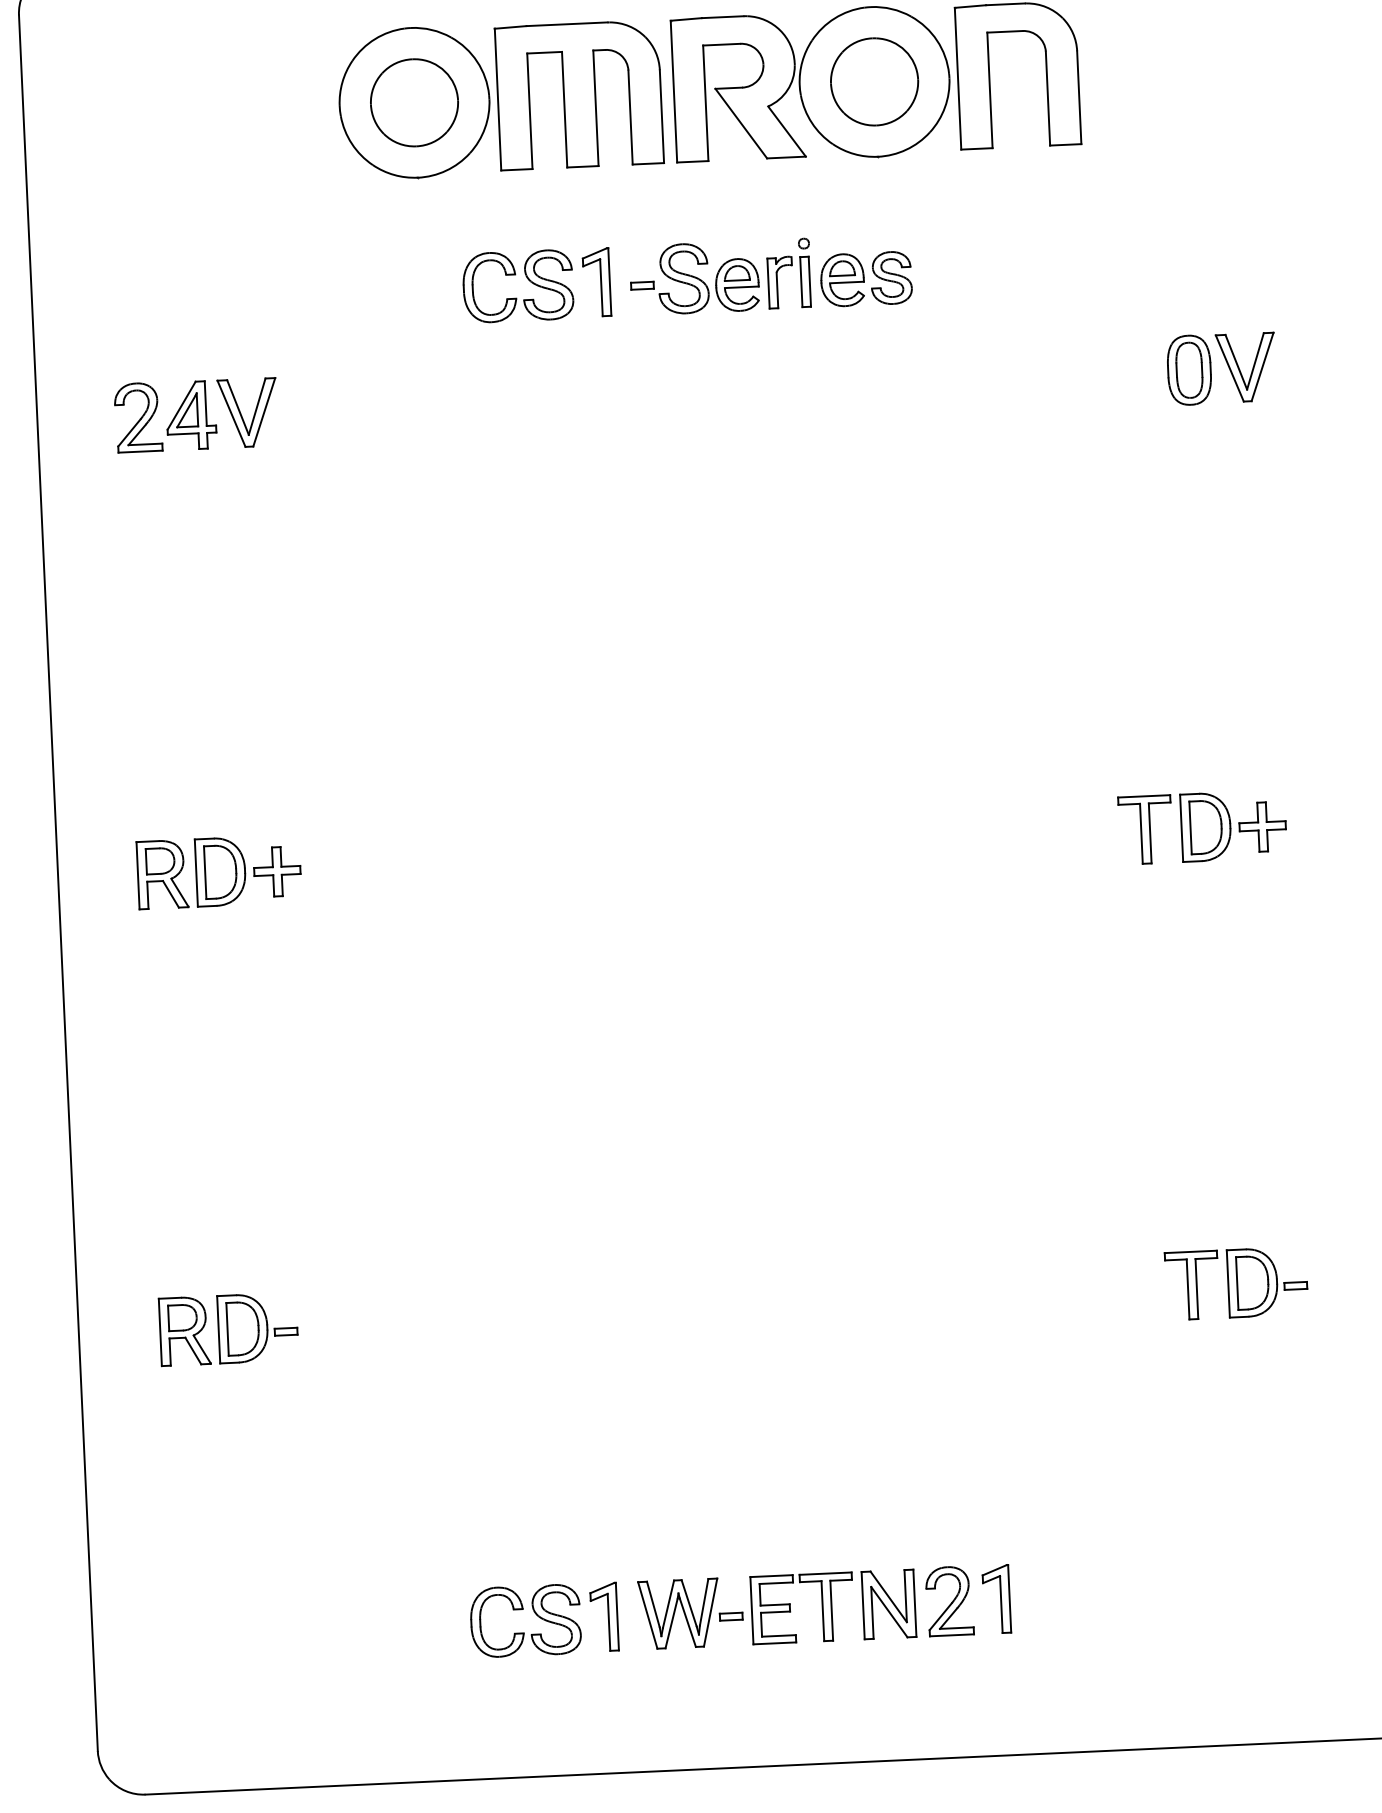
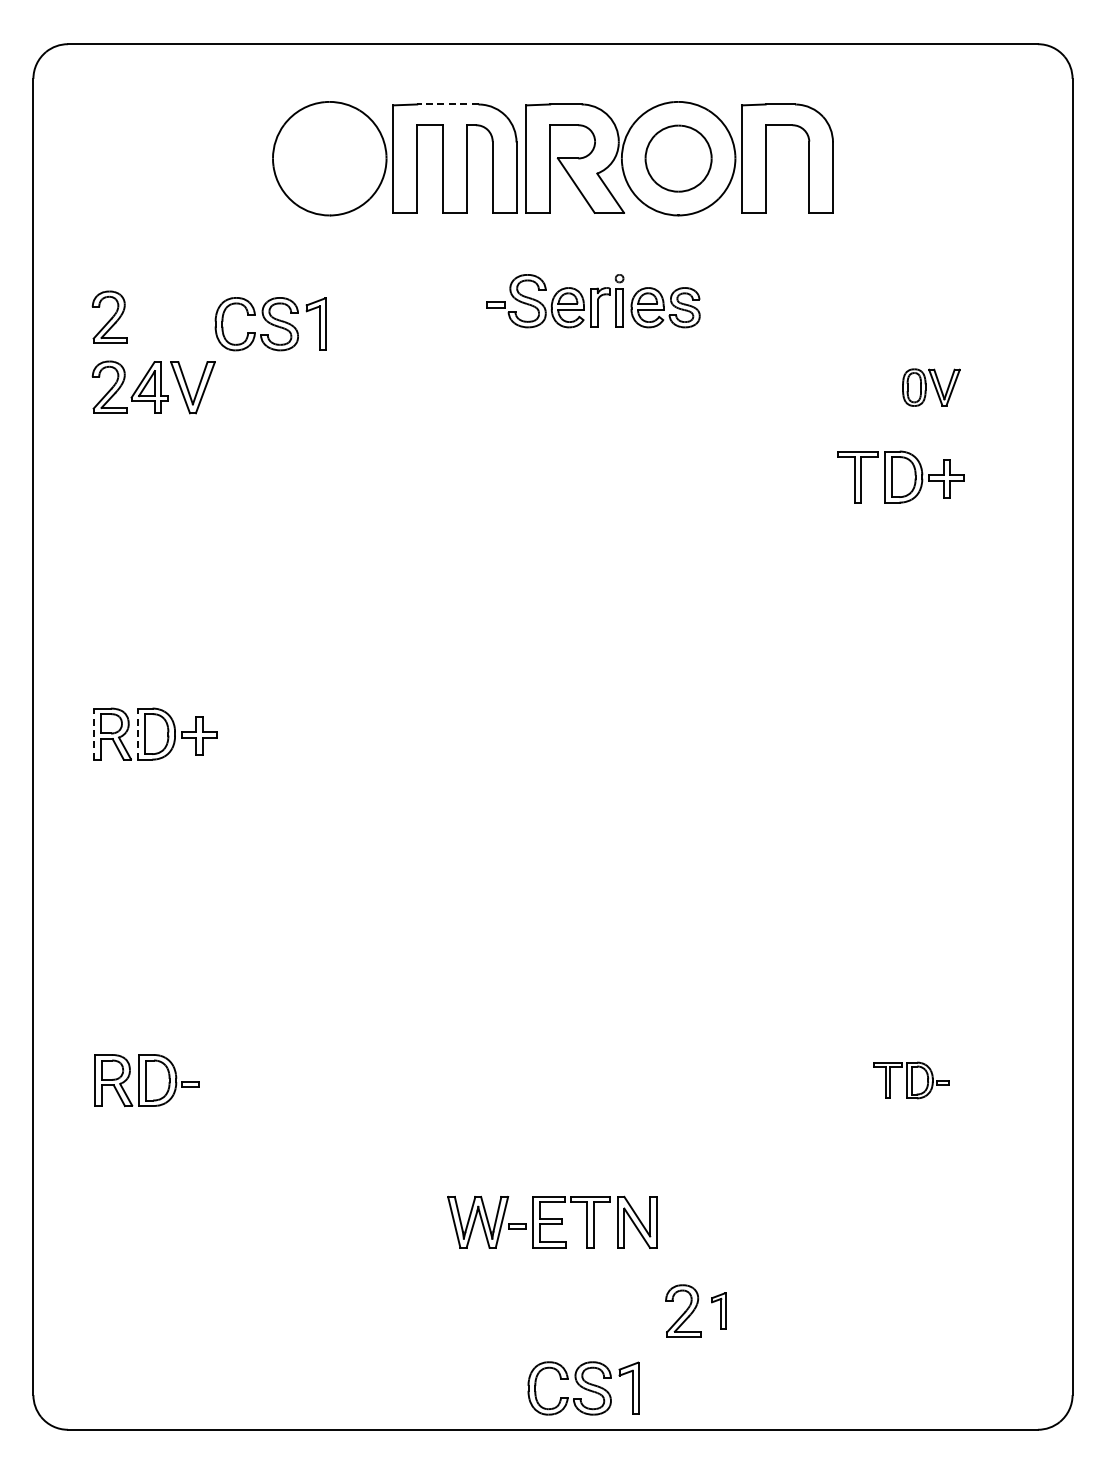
line: (566, 24) -> (447, 104), solid -> dashed
part: (414, 102) -> (329, 158), removed
part: (536, 286) -> (270, 324), moved
part: (133, 324) -> (109, 316), added
part: (1221, 368) -> (931, 387), size x0.7
part: (1201, 826) -> (900, 476), moved
line: (196, 873) -> (138, 734), solid -> dashed
line: (137, 876) -> (93, 734), solid -> dashed
part: (1236, 1283) -> (911, 1080), size x0.7
part: (996, 1598) -> (718, 1310), size x0.7
part: (777, 1608) -> (552, 1221), moved
part: (543, 1620) -> (583, 1388), moved

